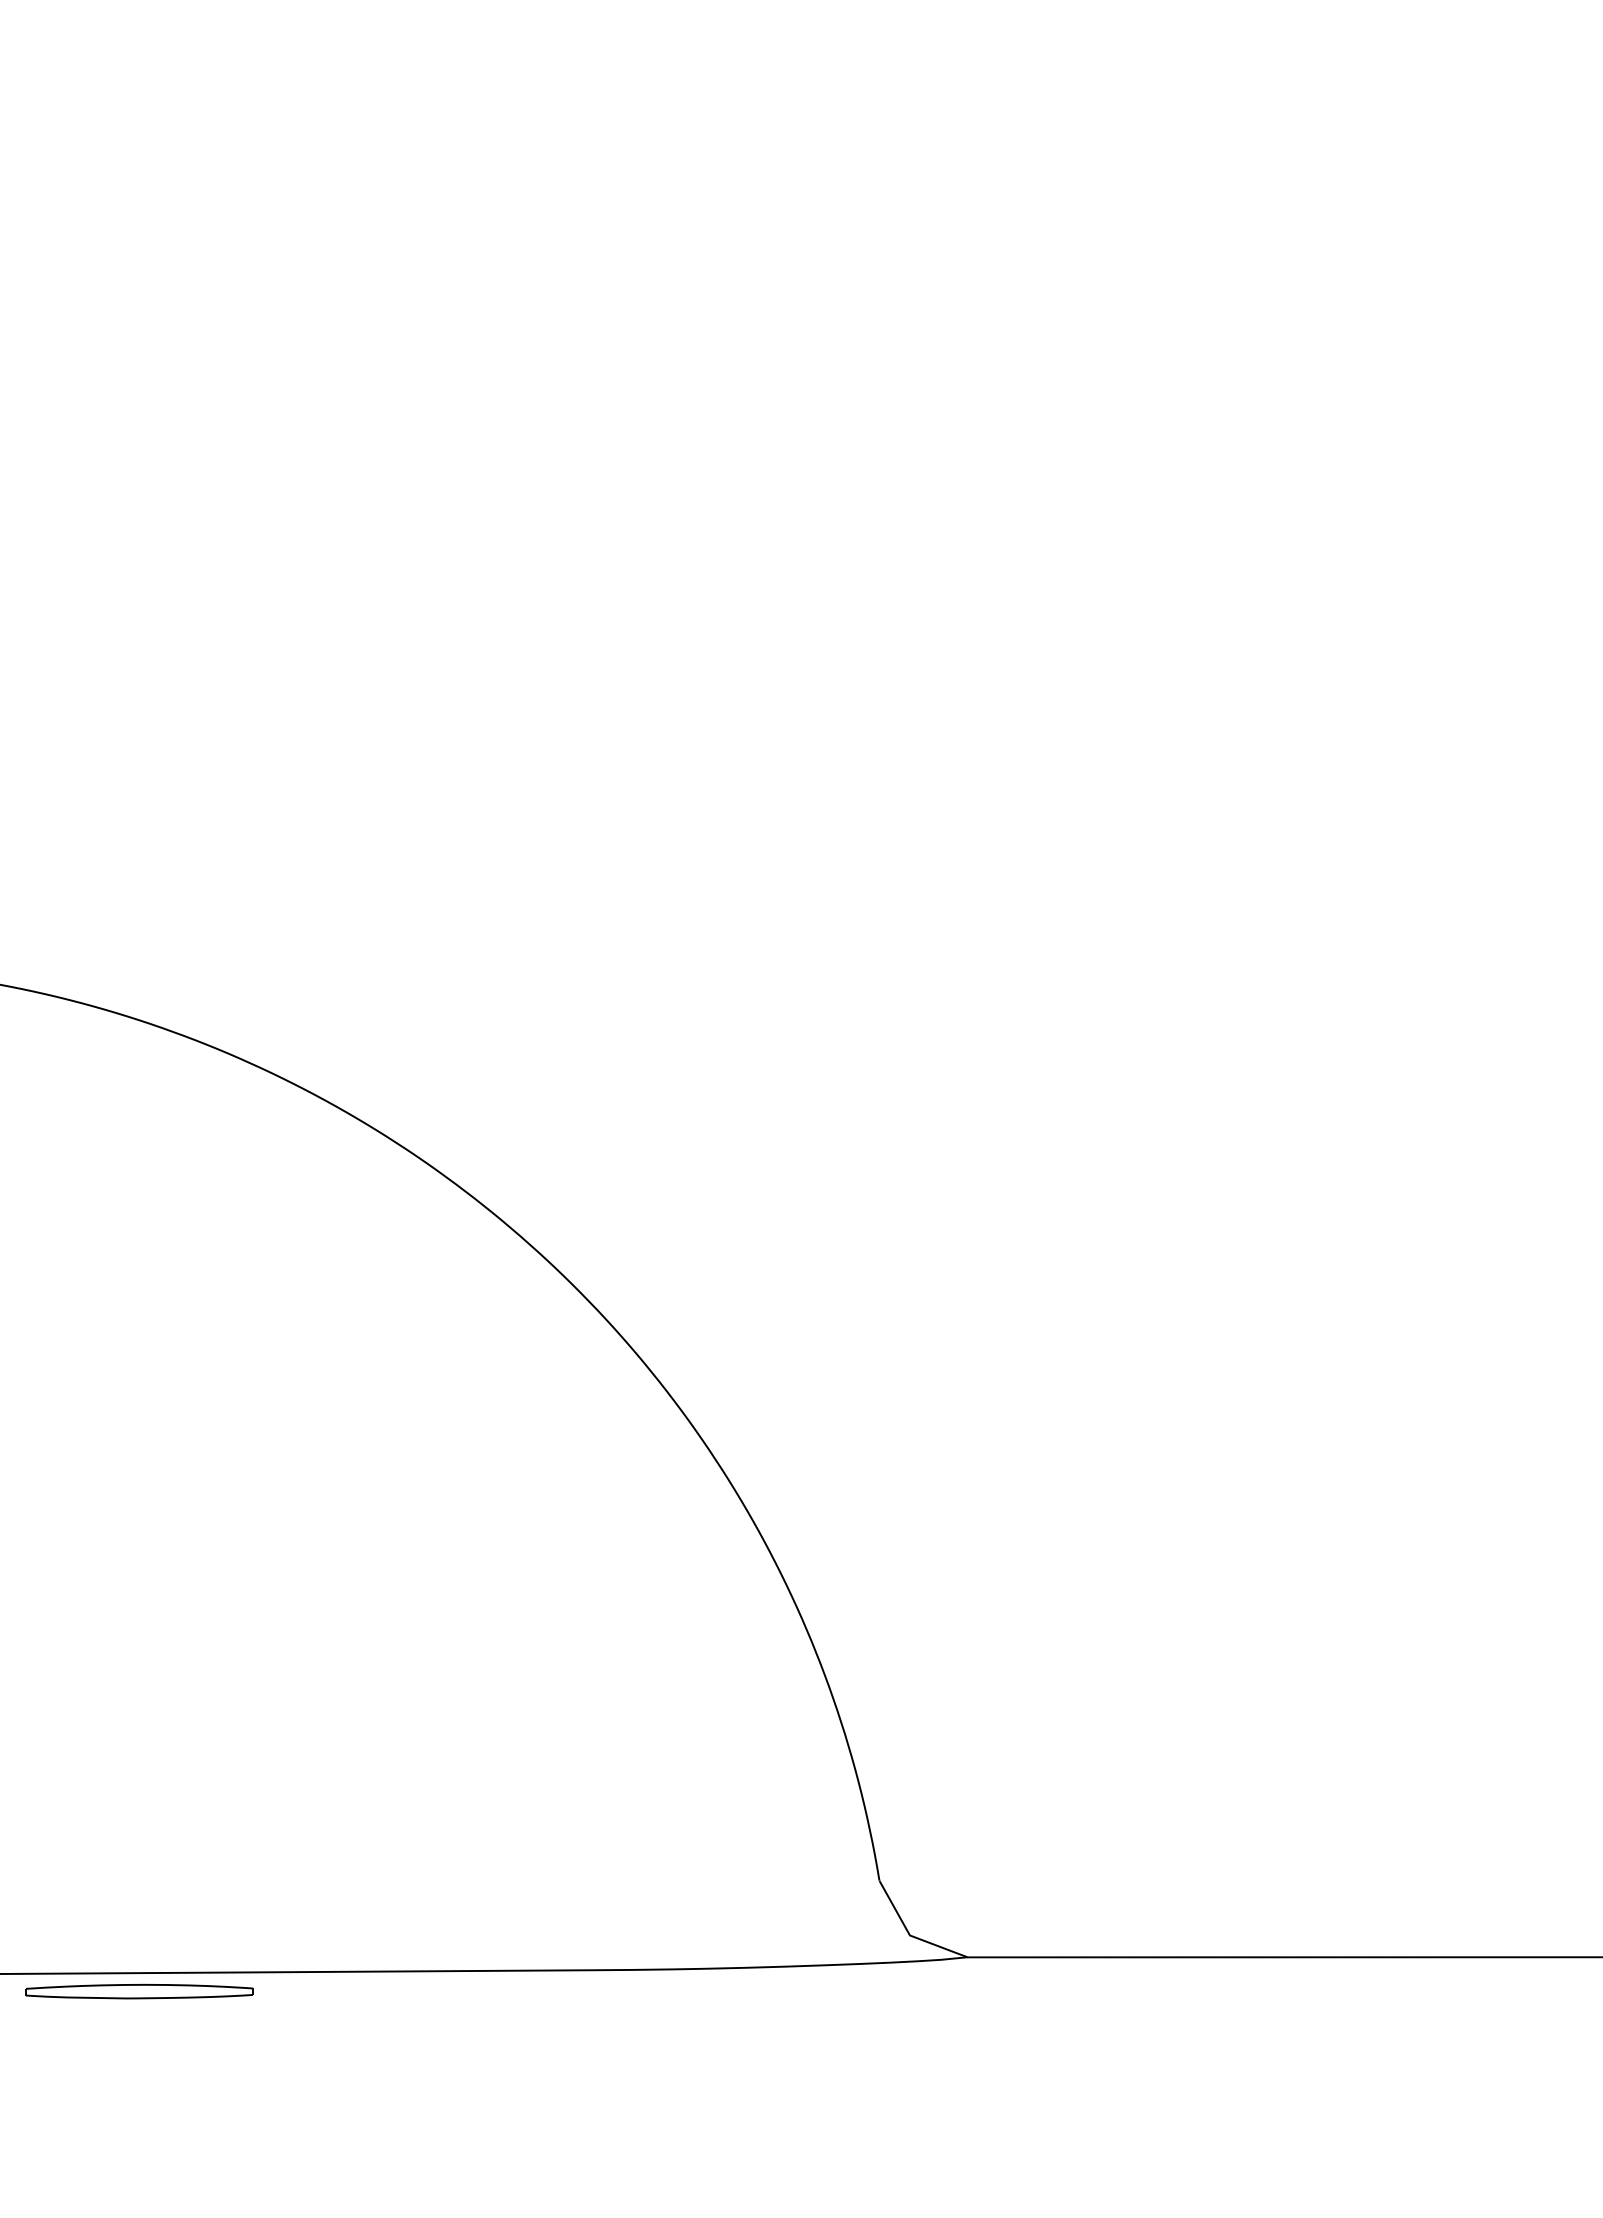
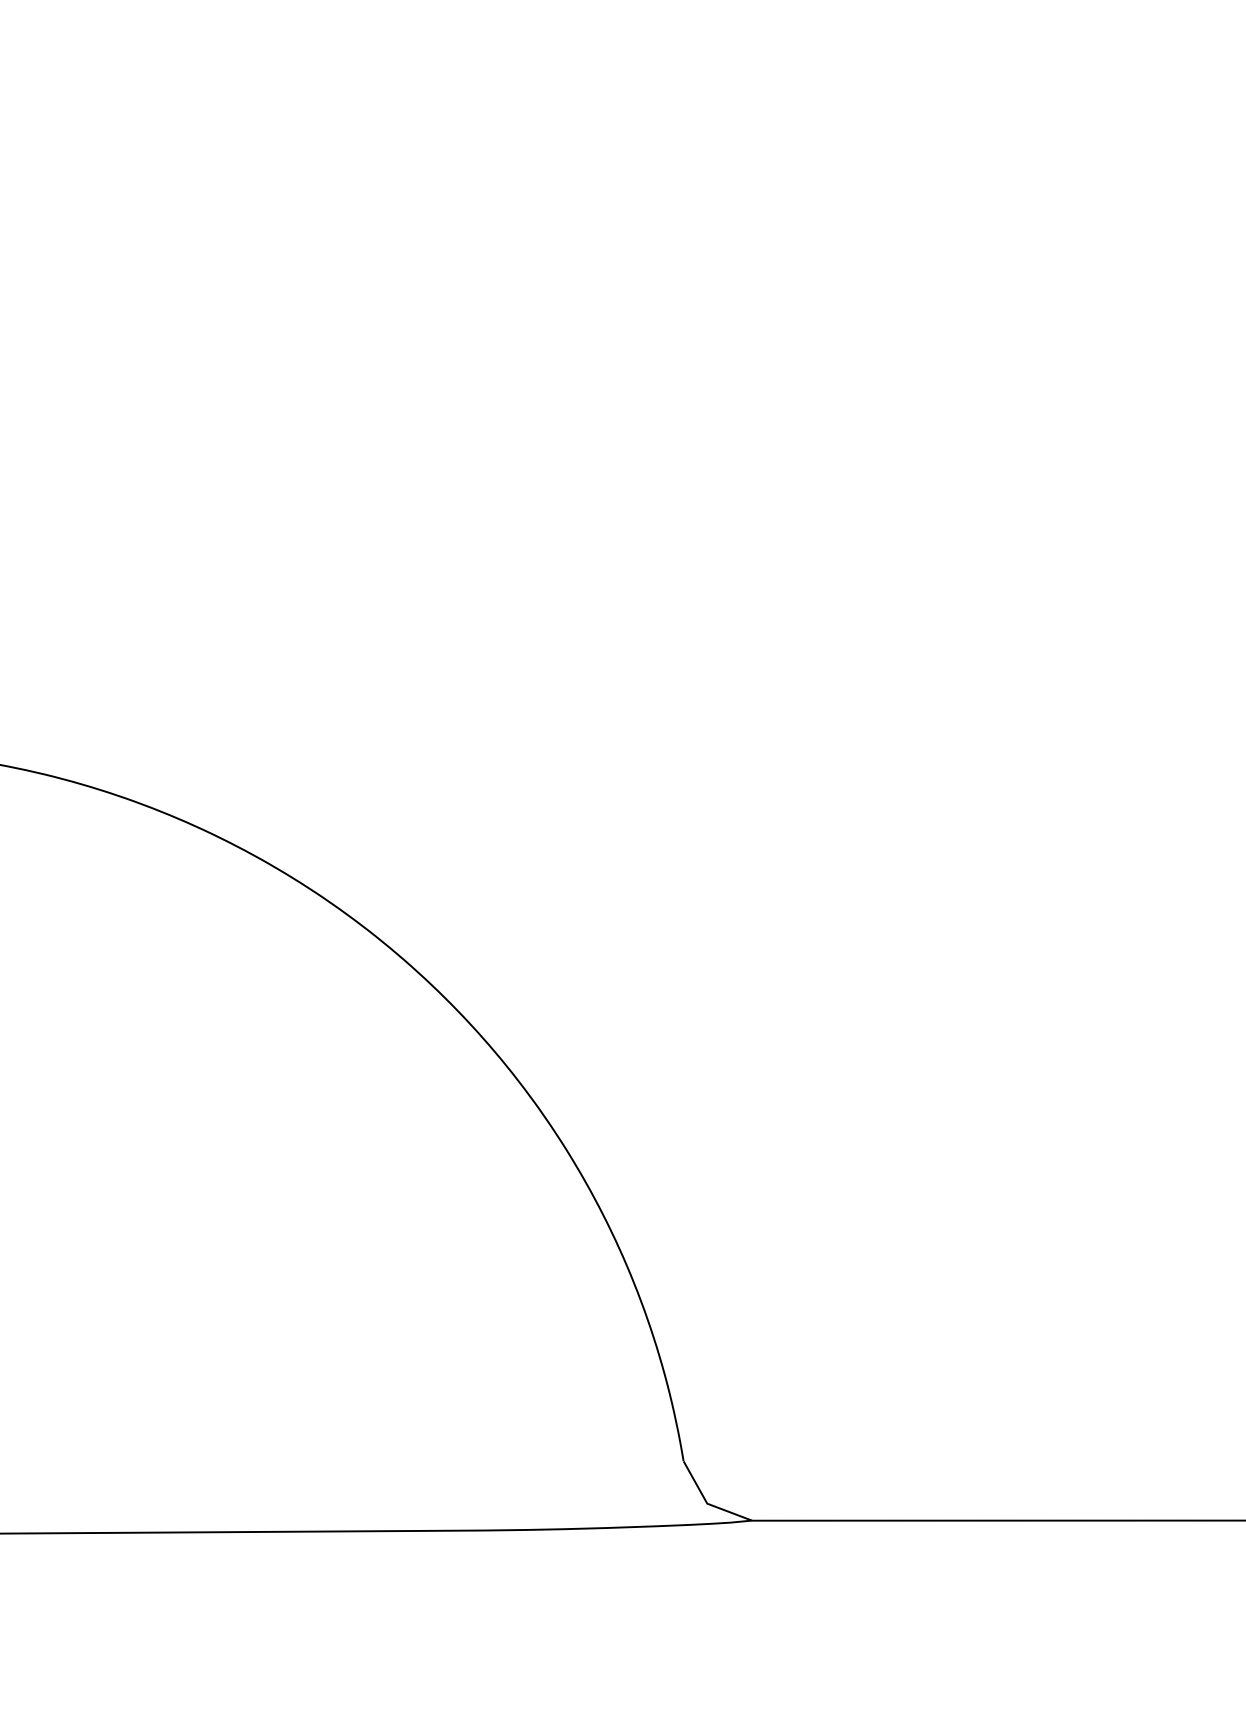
part: (139, 1991) -> (108, 1547), removed

